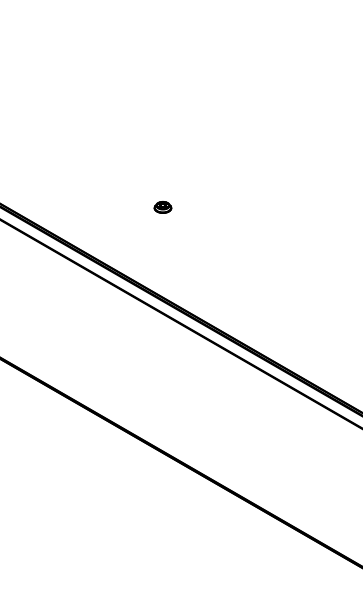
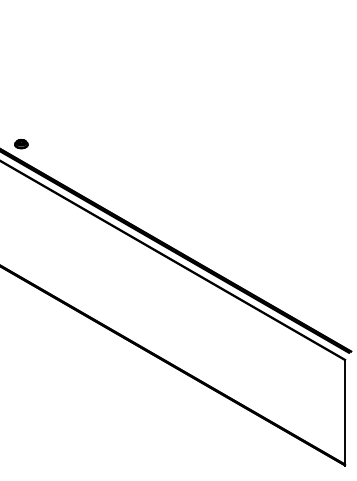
part: (163, 207) -> (21, 144), moved

